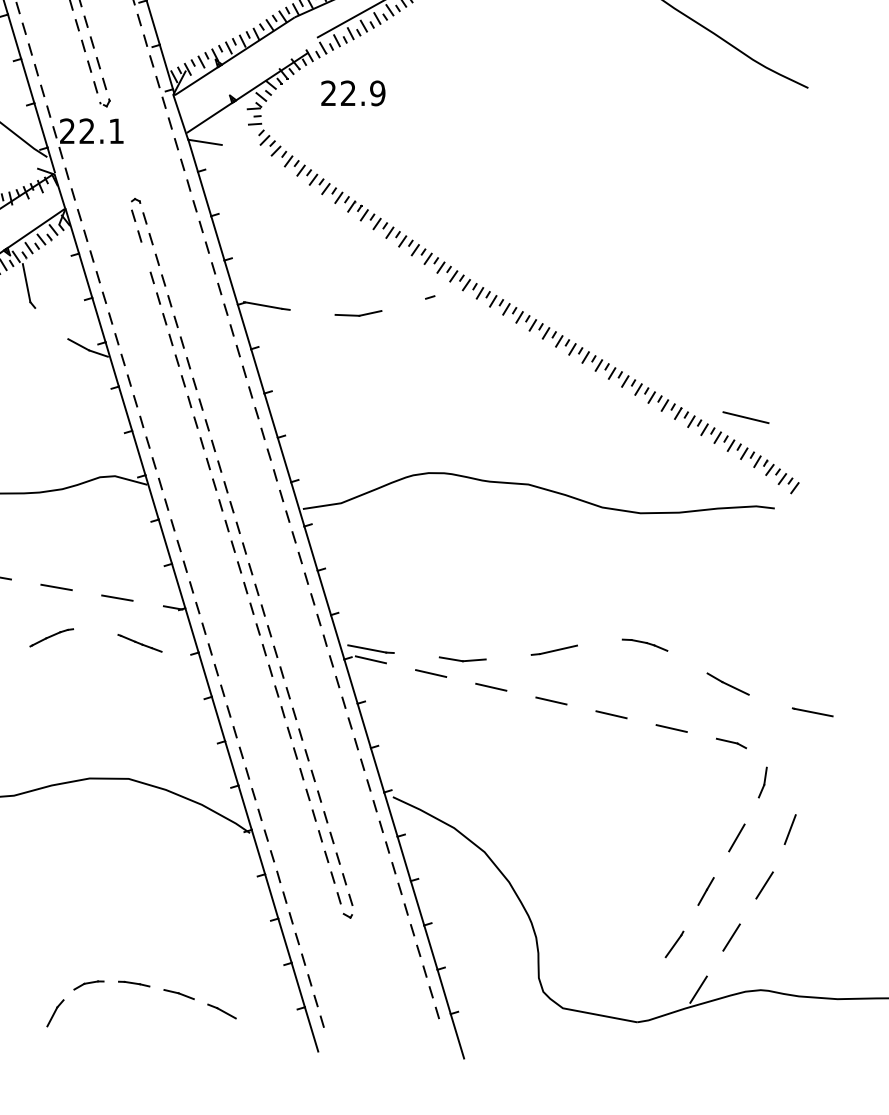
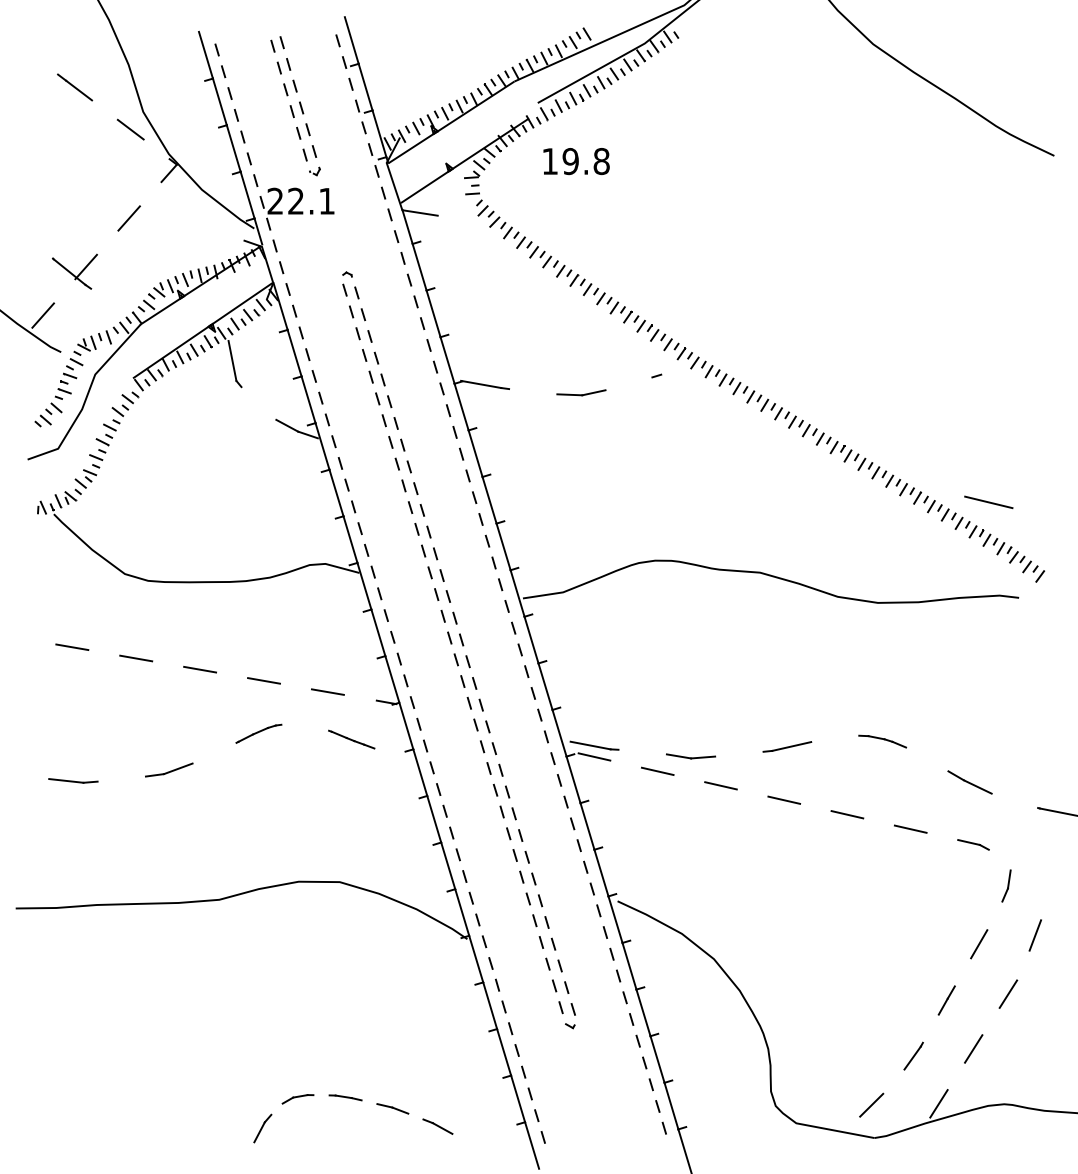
text: (352, 93) -> (575, 161), 22.9 -> 19.8
line: (145, 257) -> (357, 333), added
line: (634, 990) -> (871, 1104), added

